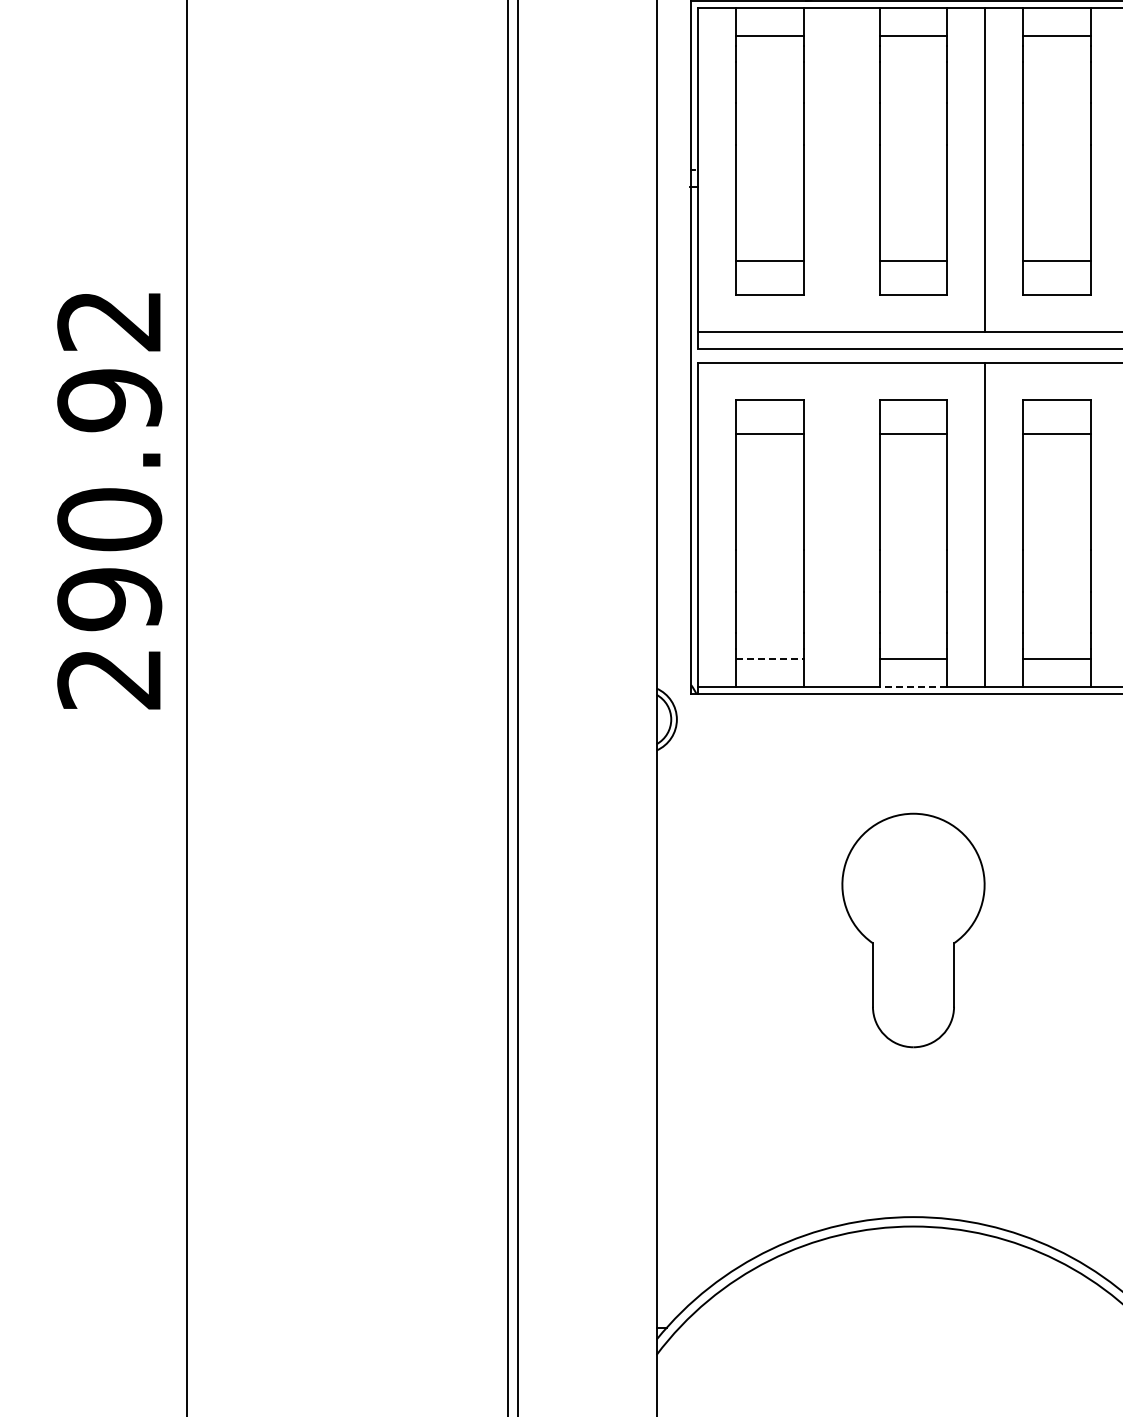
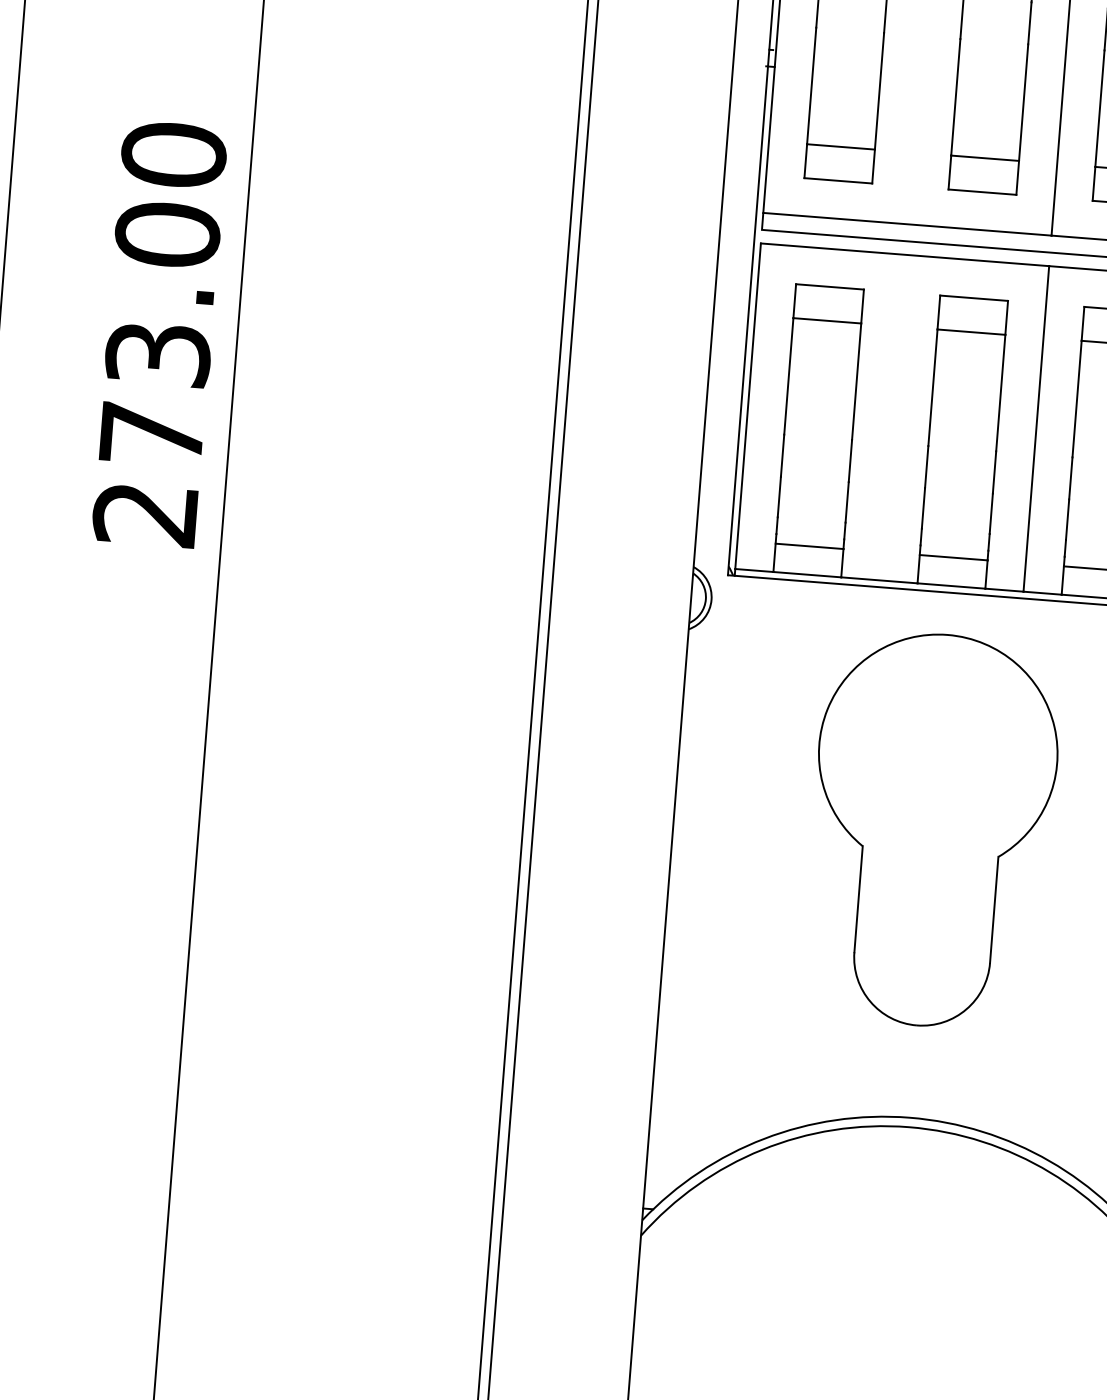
text: (109, 460) -> (162, 295), 290.92 -> 273.00
line: (769, 658) -> (809, 545), dashed -> solid
line: (913, 687) -> (951, 586), dashed -> solid
part: (913, 930) -> (932, 830), size x1.67

